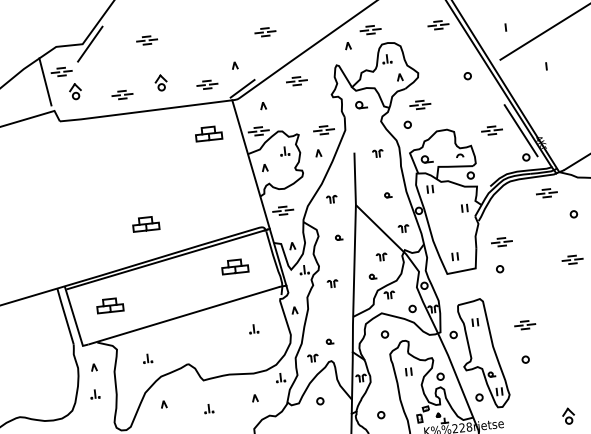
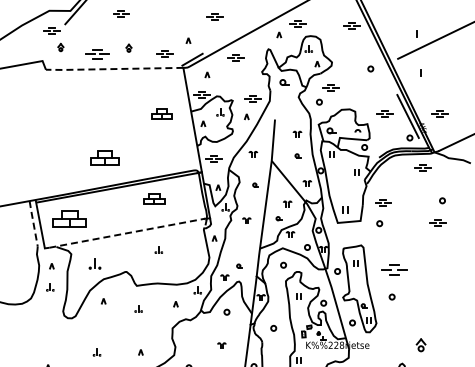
part: (505, 26) -> (416, 33), moved
part: (546, 65) -> (420, 72), moved
line: (44, 82) -> (37, 37), removed
part: (160, 83) -> (128, 48), size x0.6
part: (75, 91) -> (60, 47), size x0.6
part: (121, 94) -> (96, 53), size x1.4
line: (144, 111) -> (113, 69), solid -> dashed
part: (560, 122) -> (439, 113), added
part: (208, 132) -> (161, 113), moved
part: (377, 152) -> (297, 133), moved
part: (573, 213) -> (442, 200), moved
part: (145, 223) -> (104, 157), size x1.4
part: (235, 265) -> (154, 198), moved
part: (109, 305) -> (69, 218), size x1.6
line: (184, 315) -> (127, 233), solid -> dashed
line: (65, 316) -> (33, 223), solid -> dashed
part: (524, 324) -> (394, 269), size x1.6
part: (253, 328) -> (158, 249), moved
part: (147, 359) -> (94, 264), size x1.6

